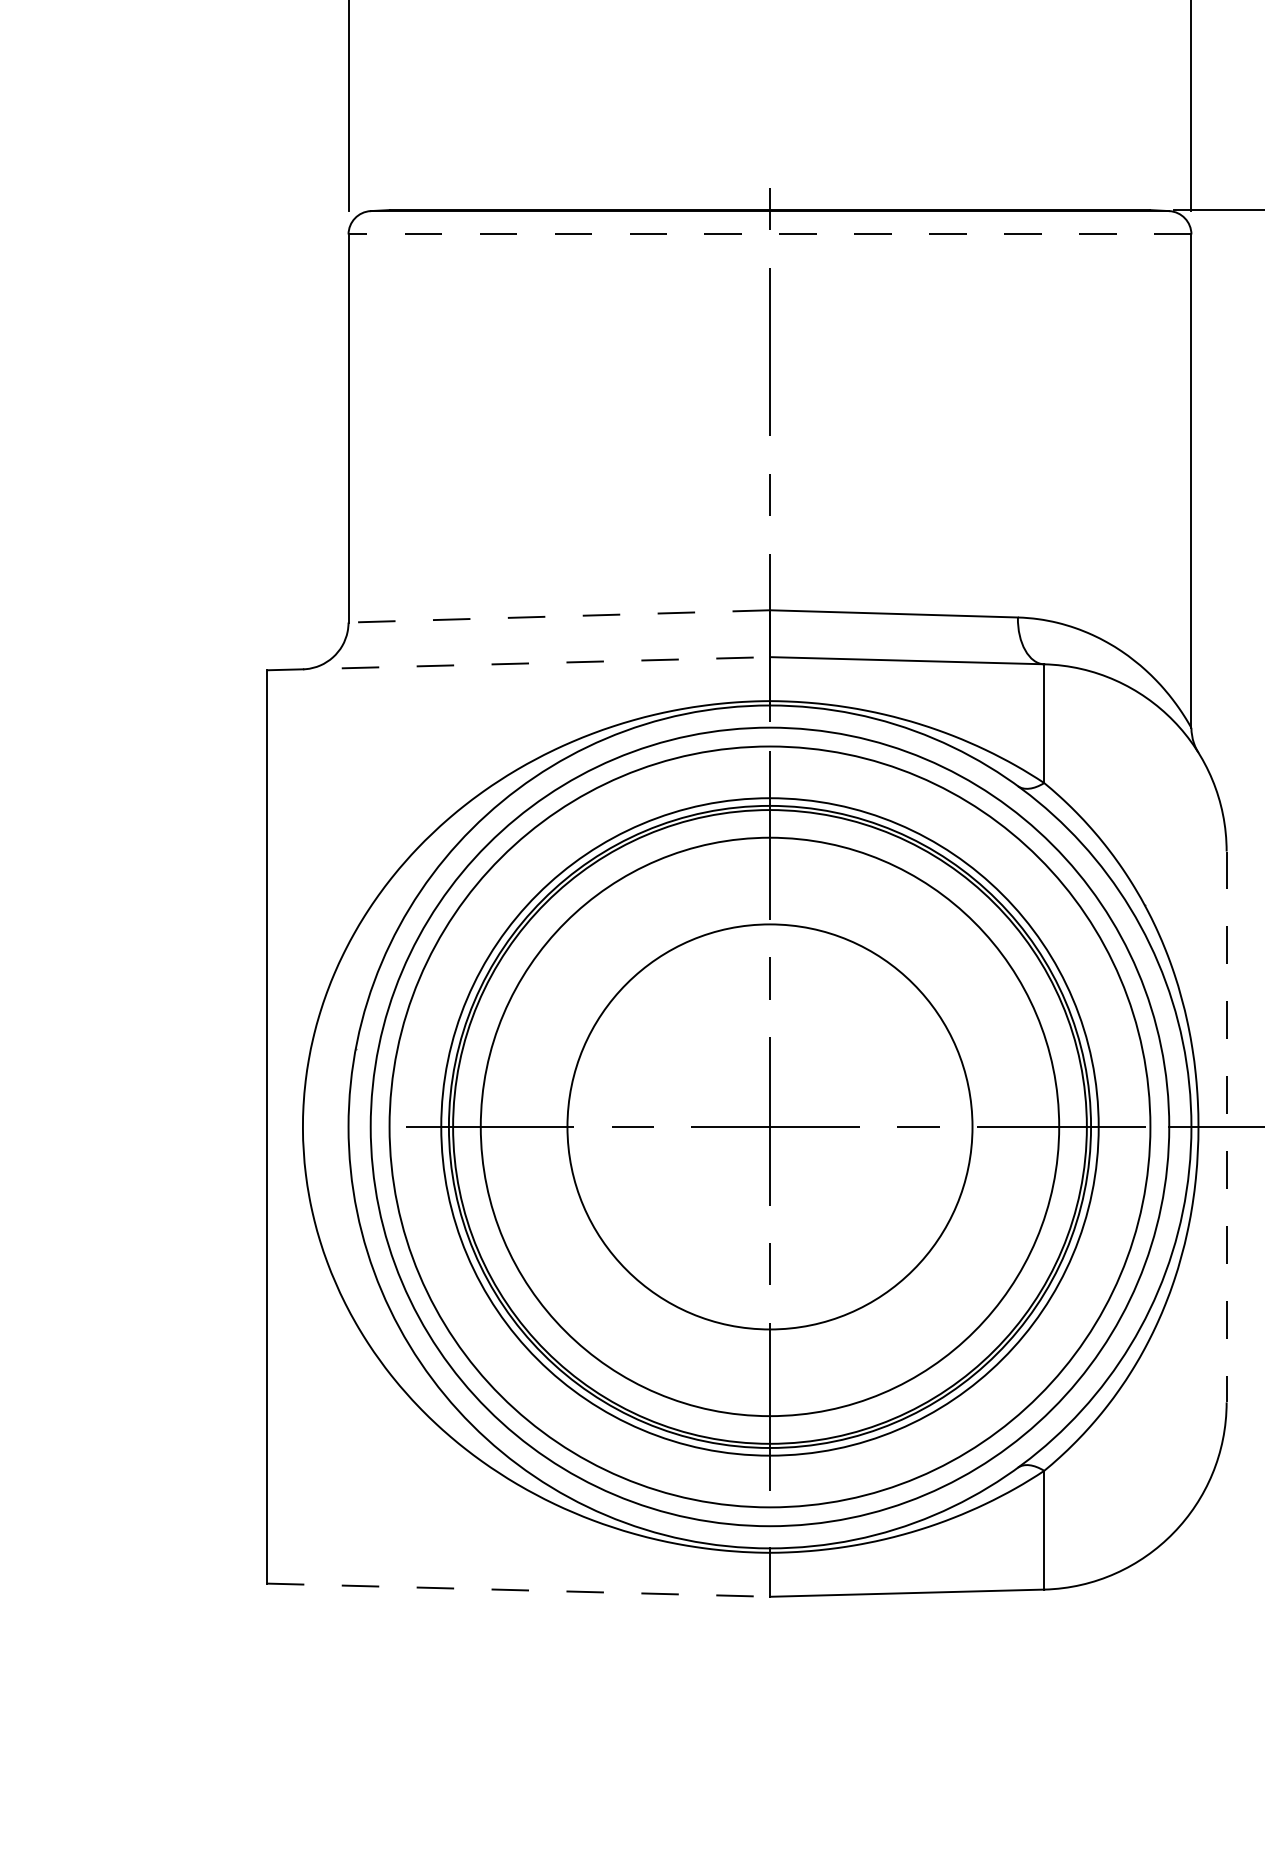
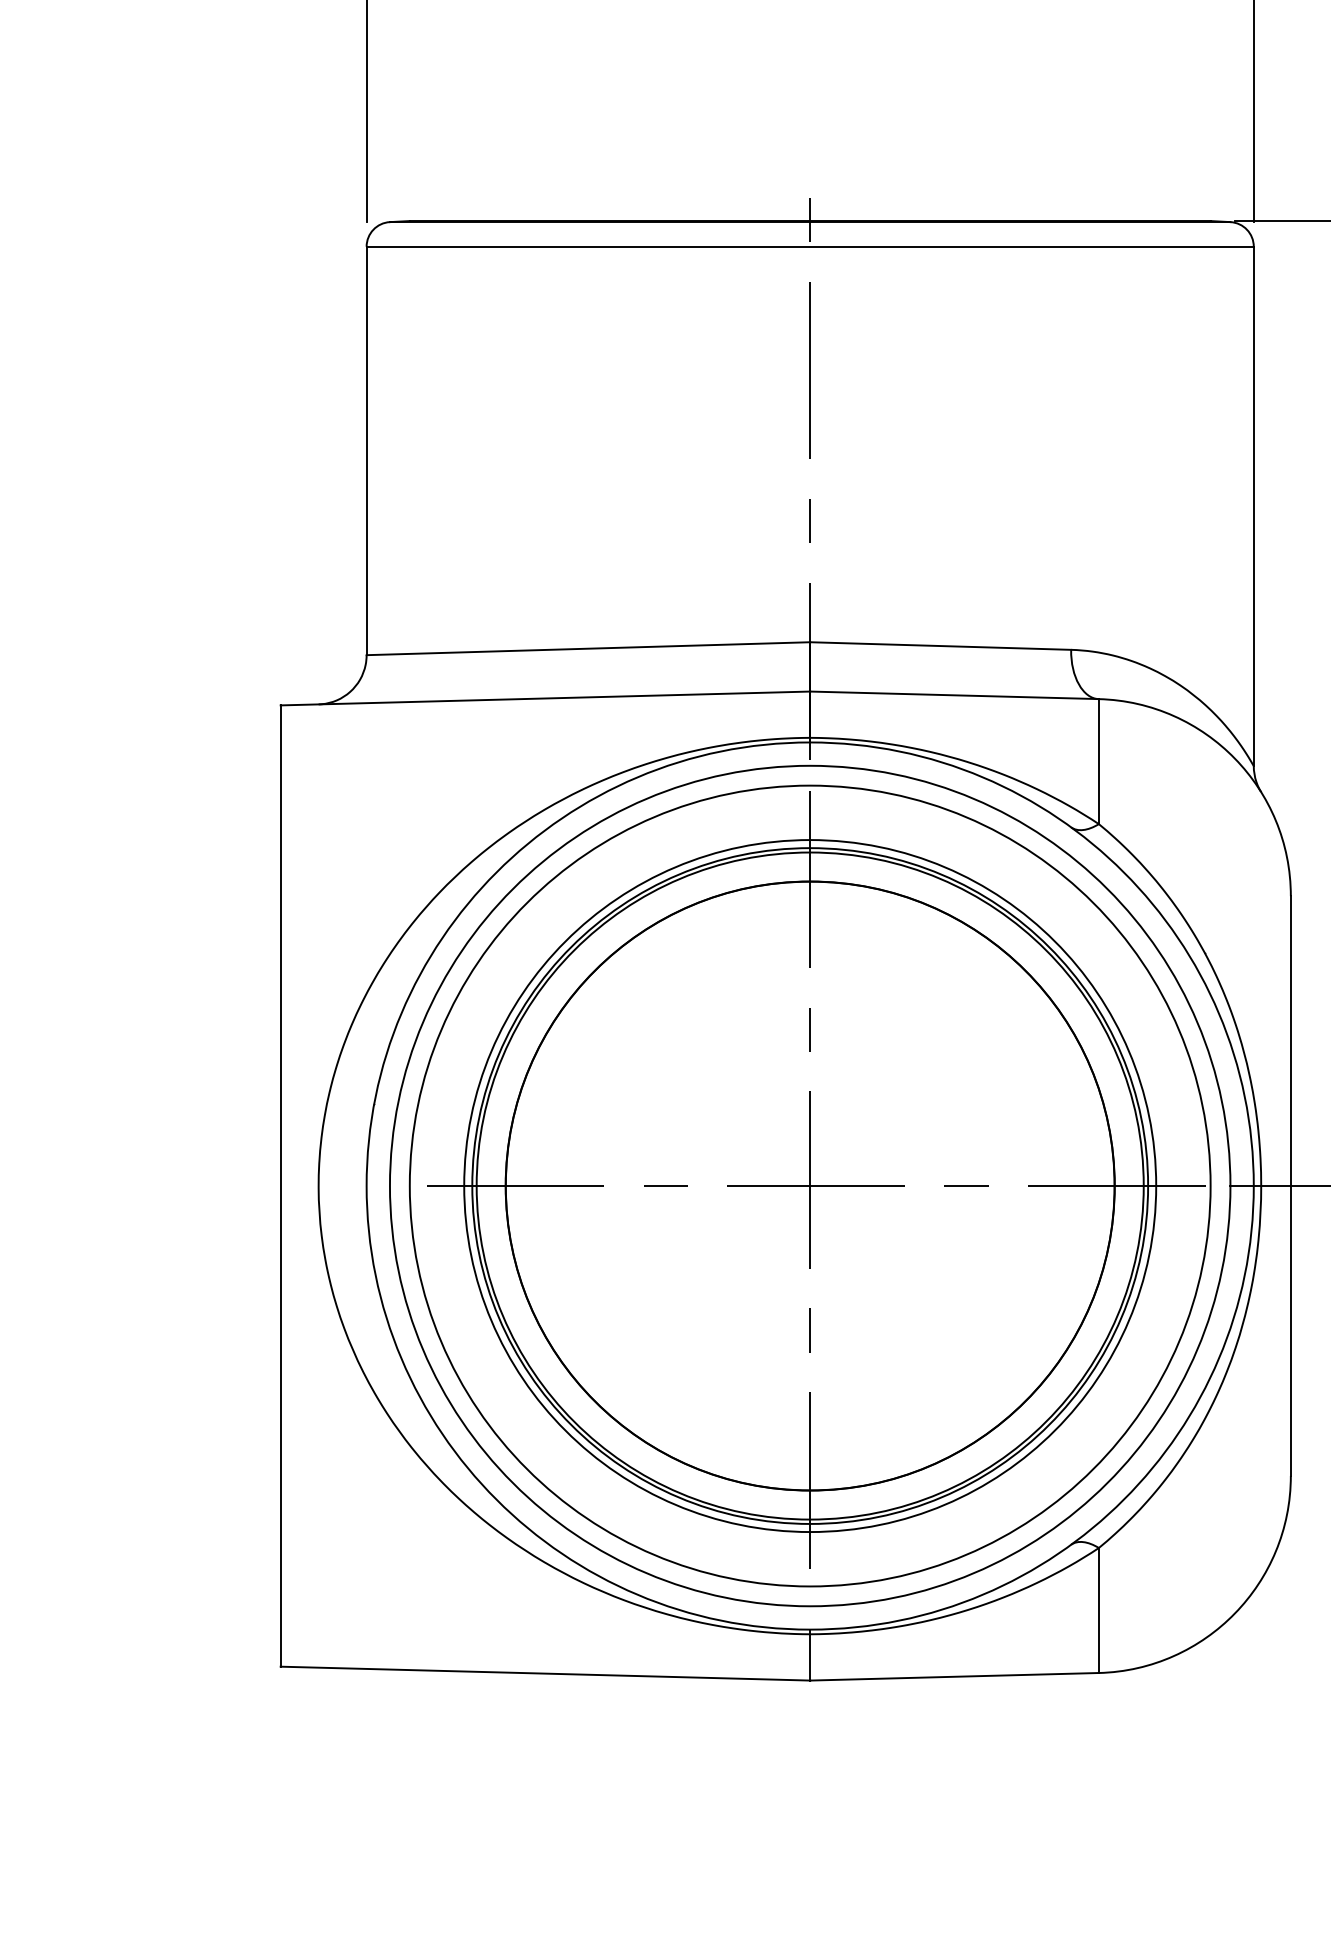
line: (770, 234) -> (810, 246), dashed -> solid
line: (559, 616) -> (588, 648), dashed -> solid
line: (518, 663) -> (545, 698), dashed -> solid
circle: (769, 1126) -> (809, 1185), size x1.43
line: (1226, 1127) -> (1290, 1186), dashed -> solid
line: (518, 1590) -> (545, 1673), dashed -> solid

